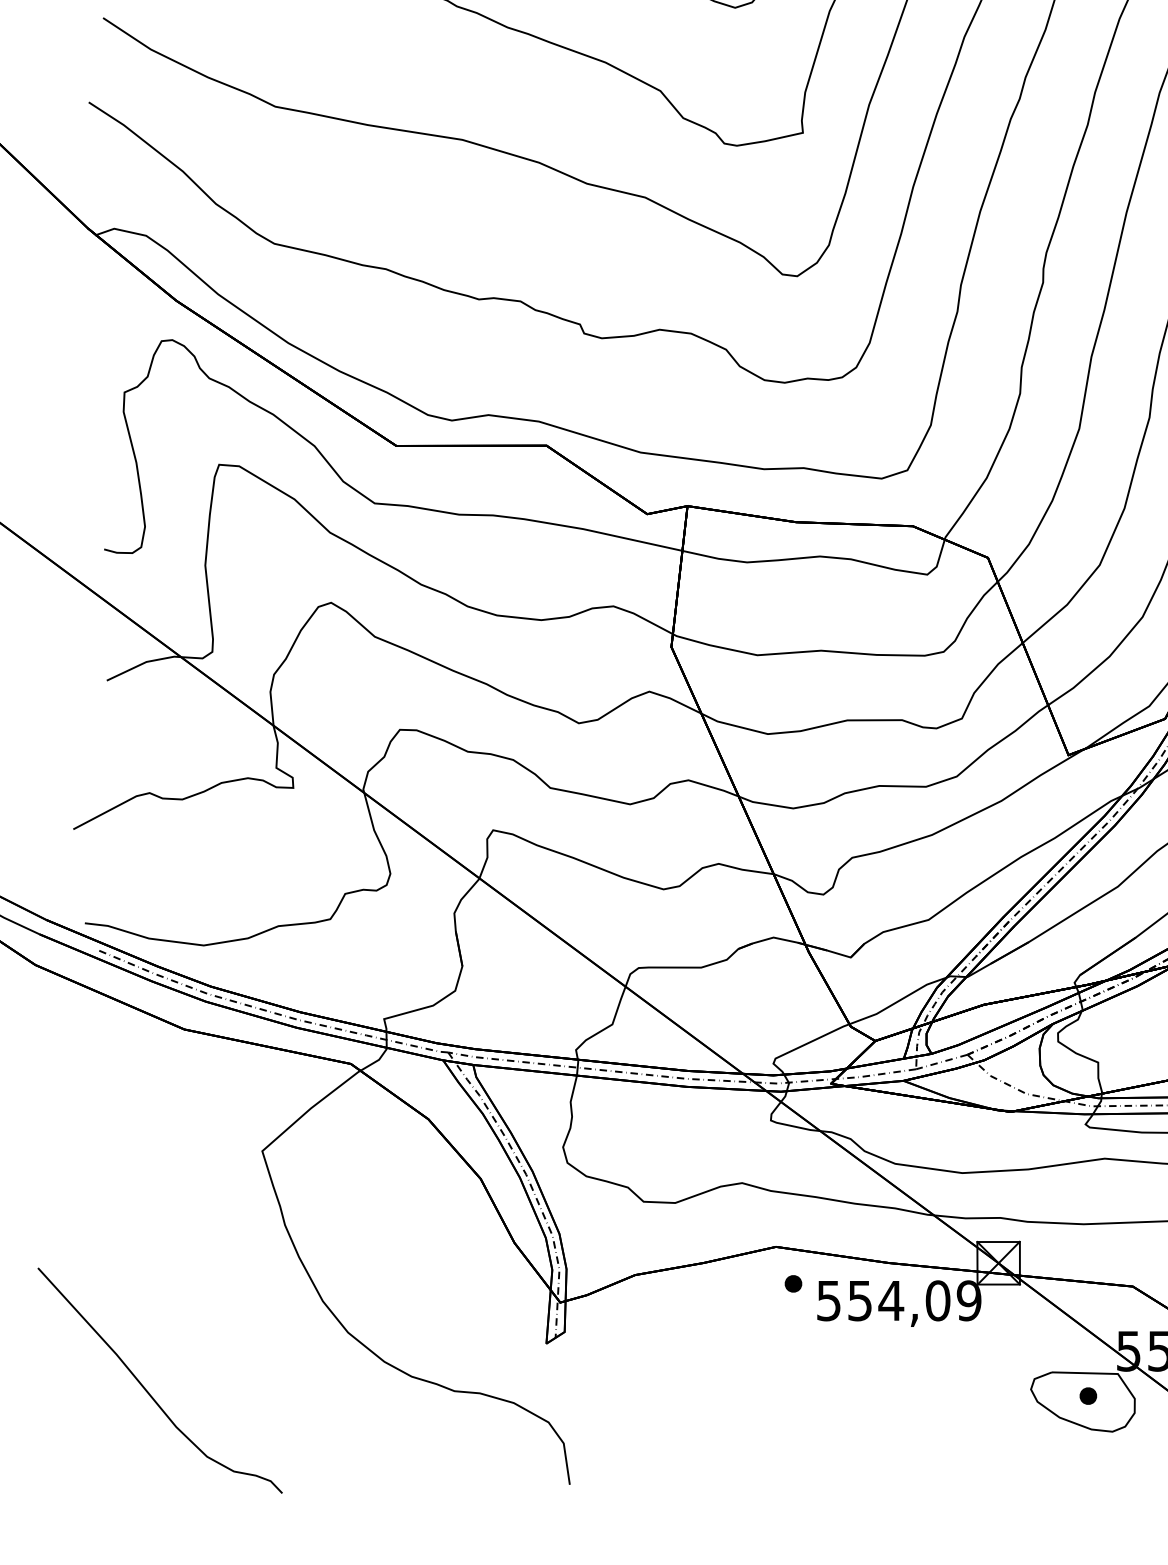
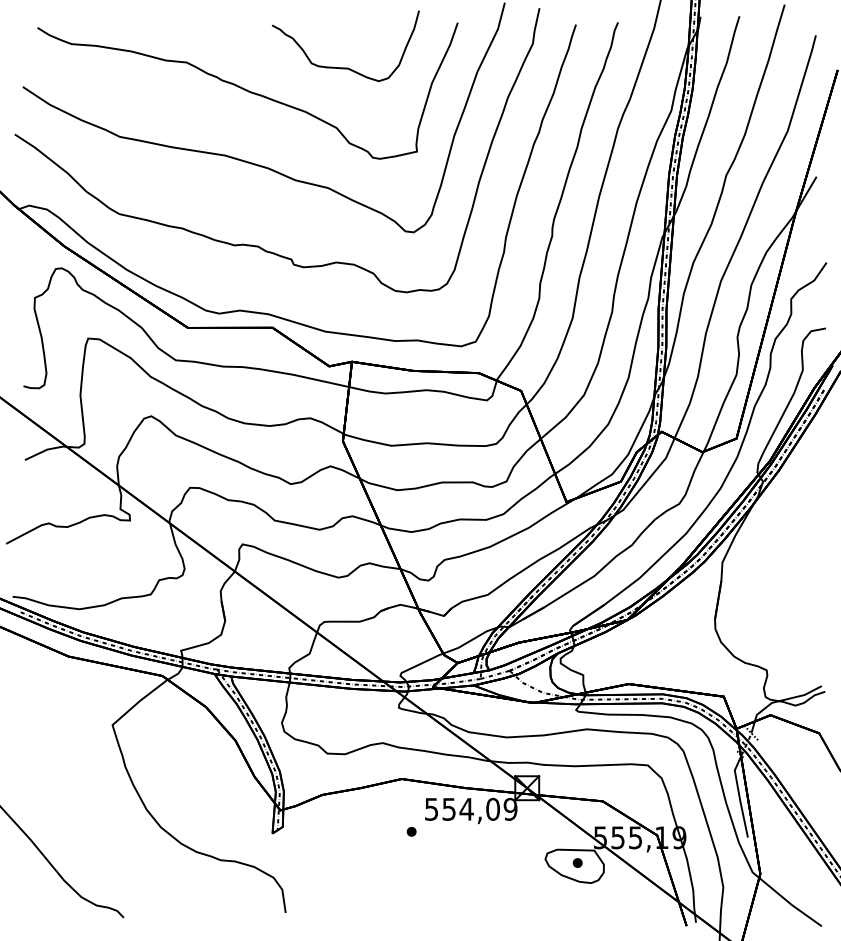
part: (793, 1283) -> (411, 831), moved

